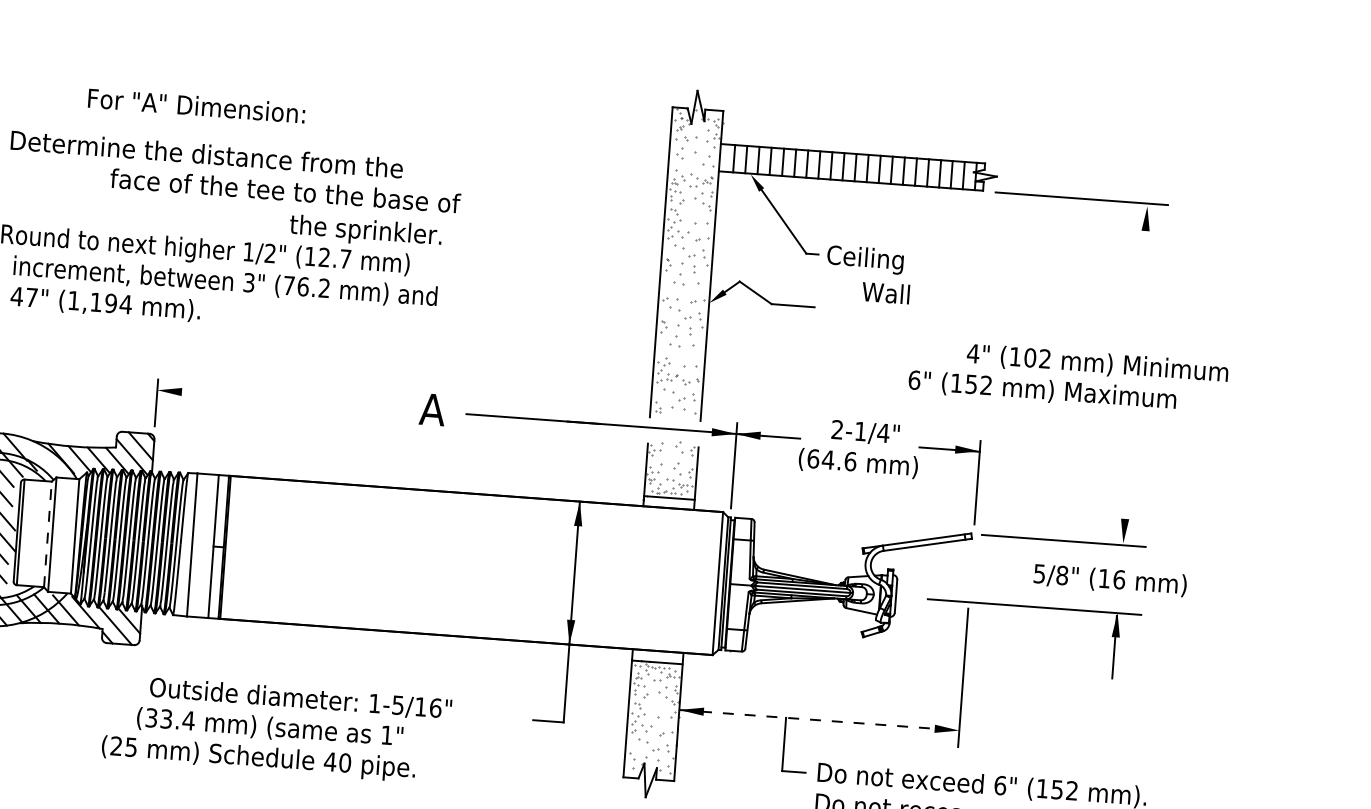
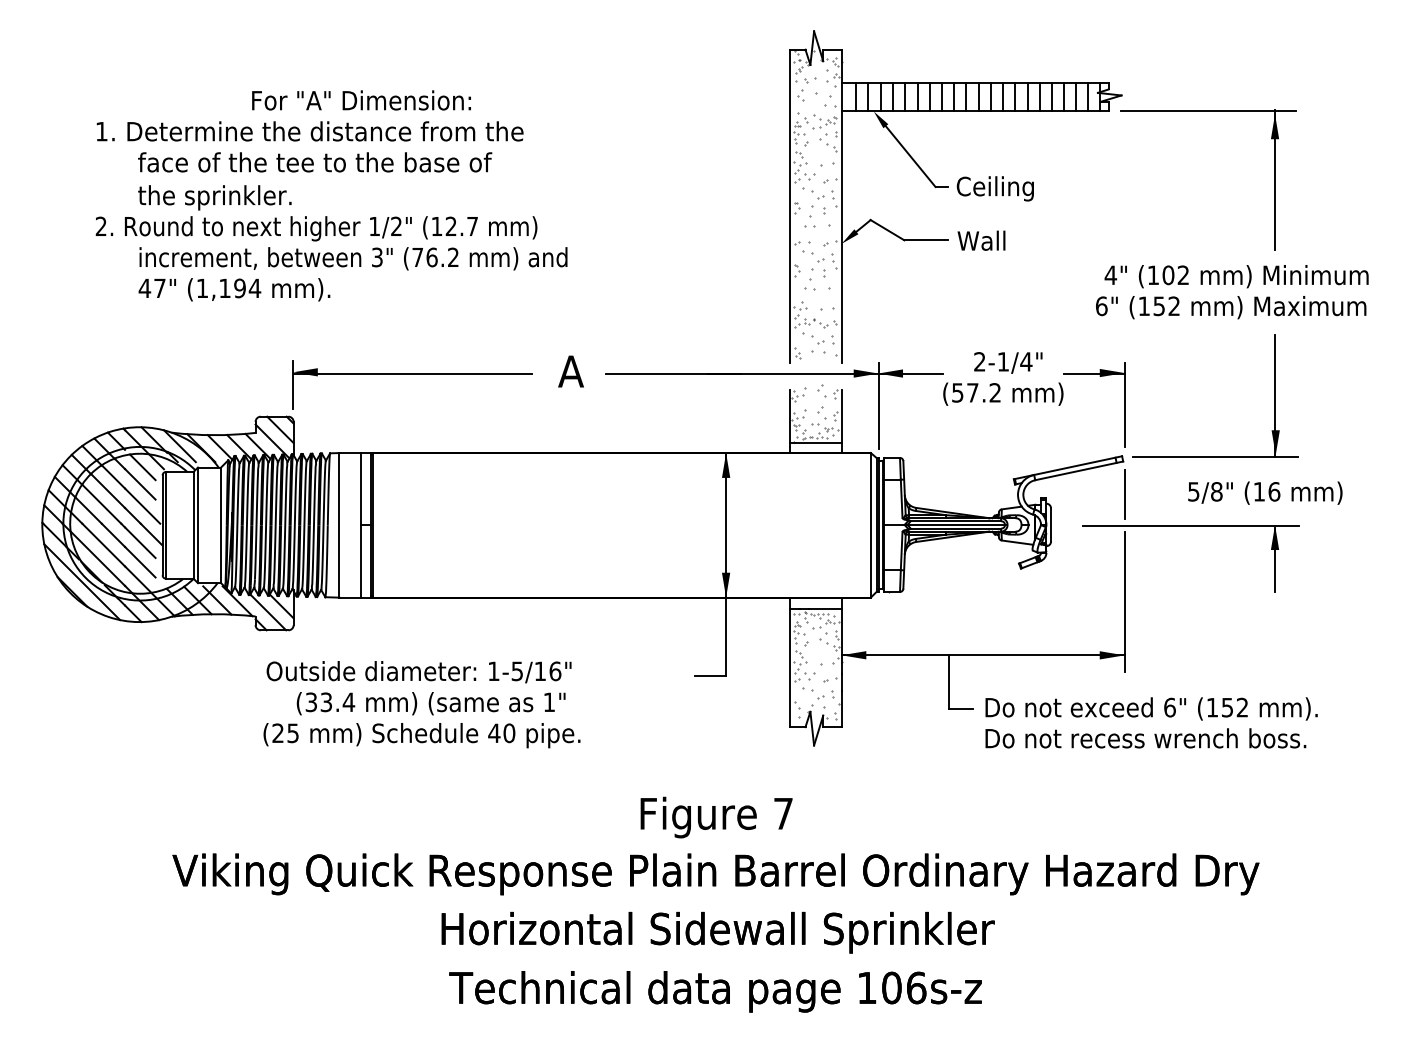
text: (196, 105) -> (361, 100), moved
text: (285, 191) -> (315, 162), moved
text: (365, 231) -> (214, 197), moved
line: (1142, 270) -> (1274, 179), added
text: (885, 292) -> (981, 240), moved
text: (1042, 390) -> (1231, 307), moved
line: (275, 400) -> (412, 373), added
line: (39, 455) -> (179, 446), added
text: (831, 459) -> (976, 392), (64.6 -> (57.2
line: (1127, 484) -> (1275, 395), added
line: (47, 533) -> (193, 524), dashed -> solid
line: (970, 571) -> (1124, 494), added
text: (300, 699) -> (418, 672), moved
line: (819, 720) -> (983, 655), dashed -> solid

